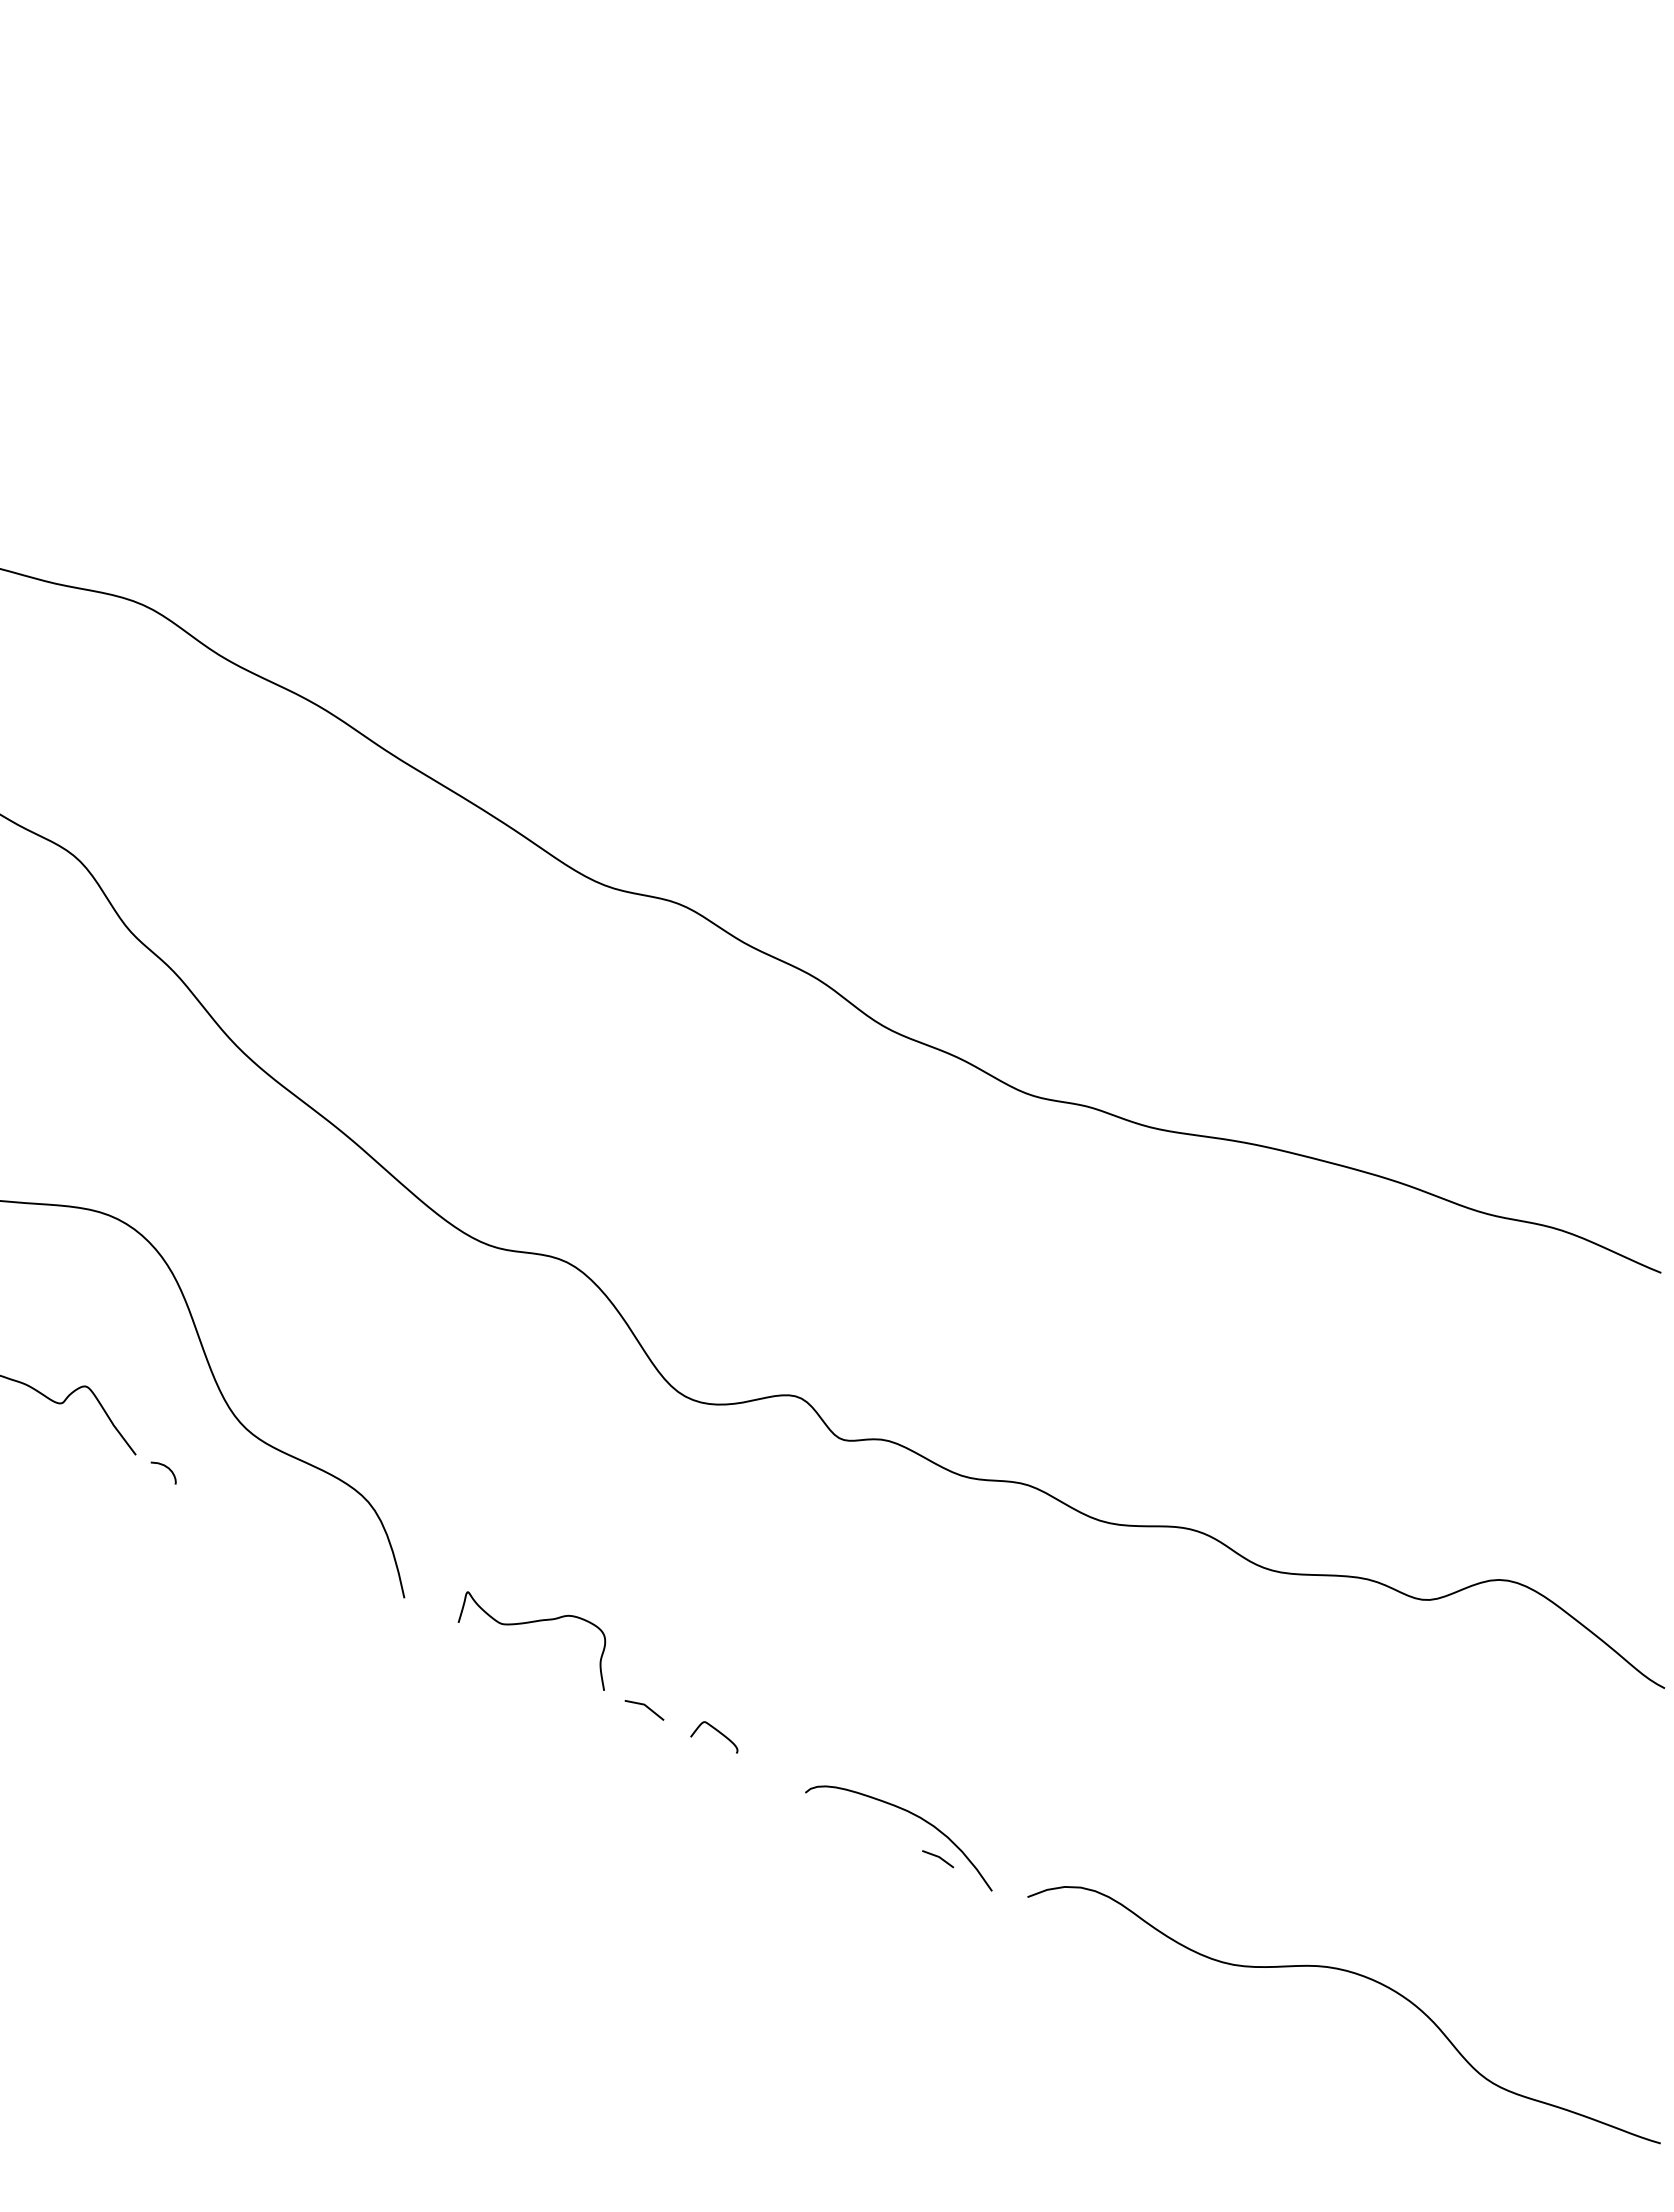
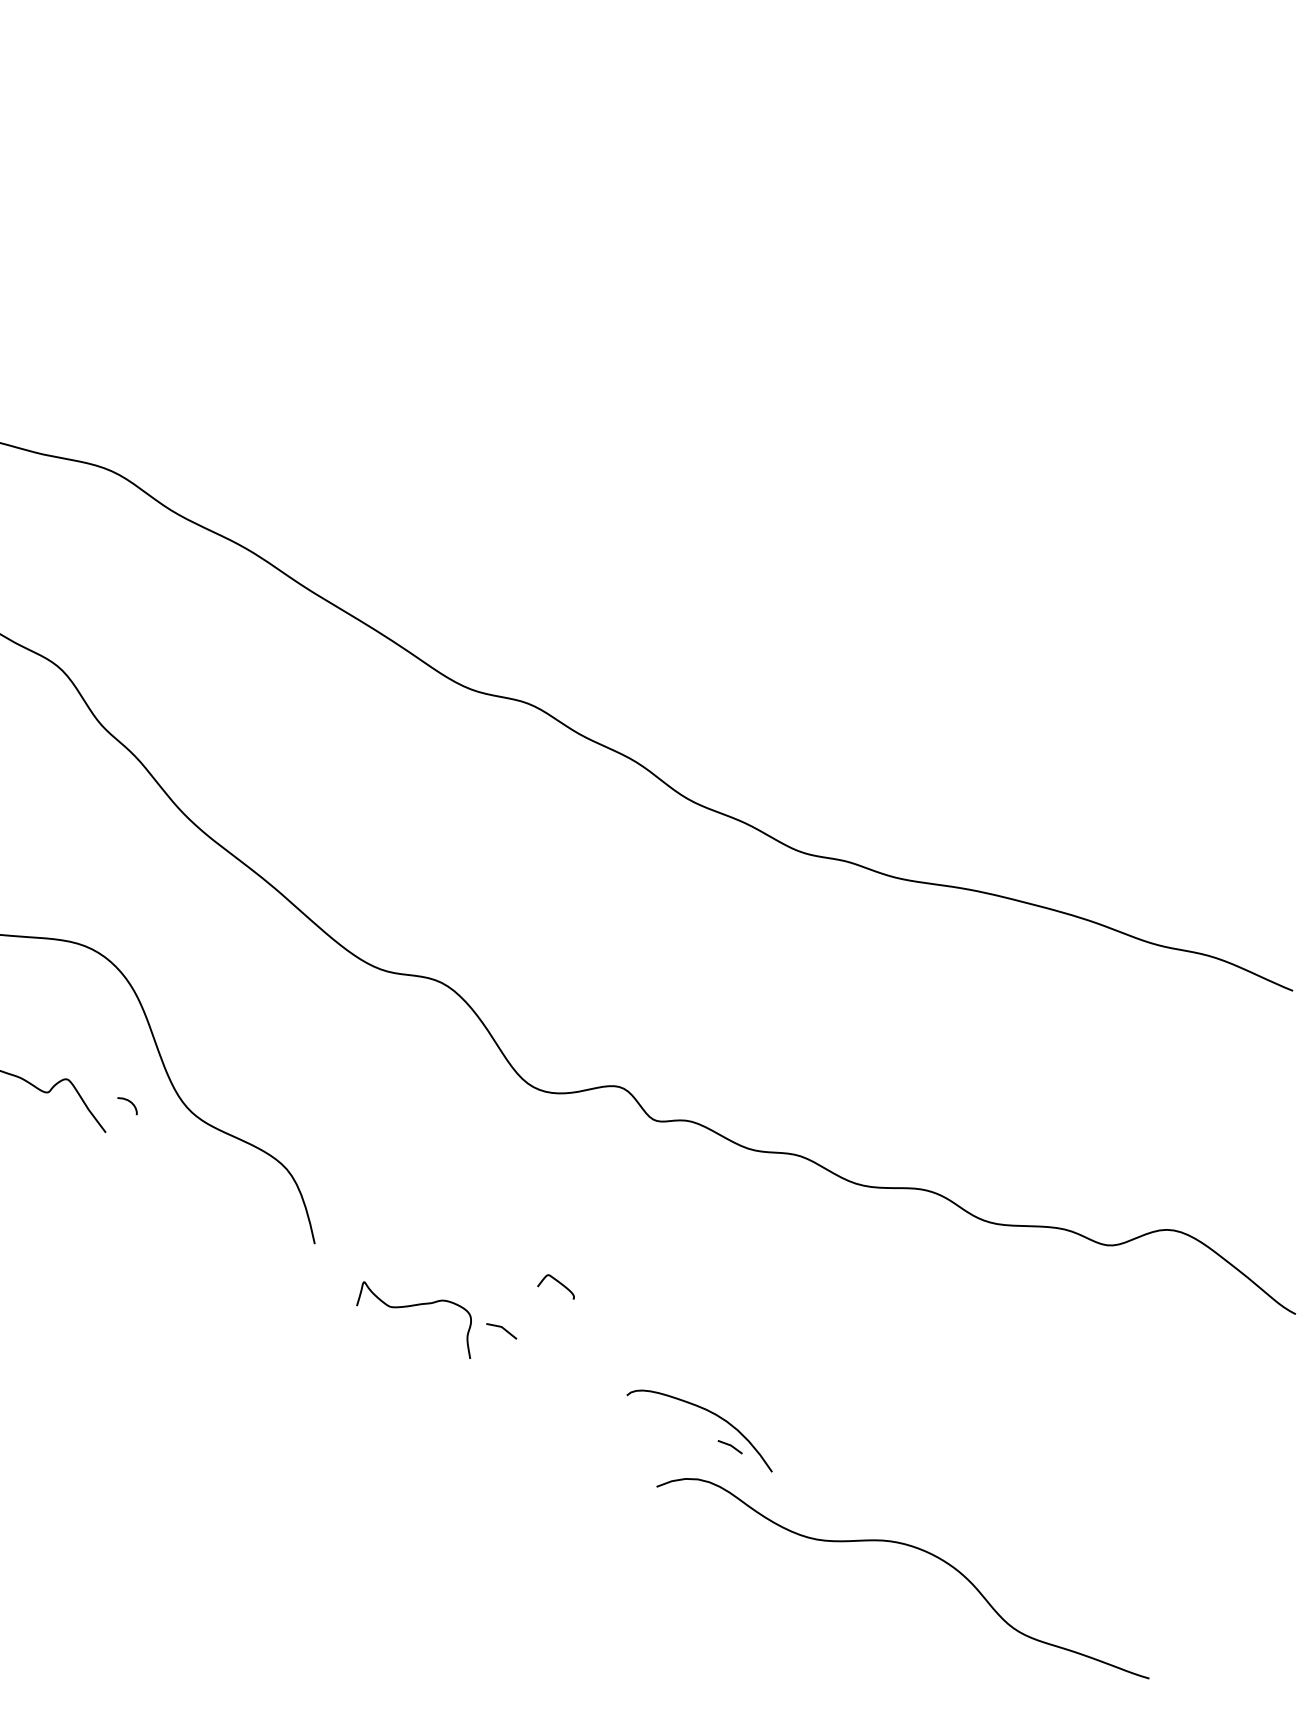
curve: (165, 1467) -> (128, 1101), moved
curve: (530, 1623) -> (412, 1306), moved
curve: (718, 1732) -> (559, 1283), moved
curve: (1357, 1975) -> (913, 1547), moved

